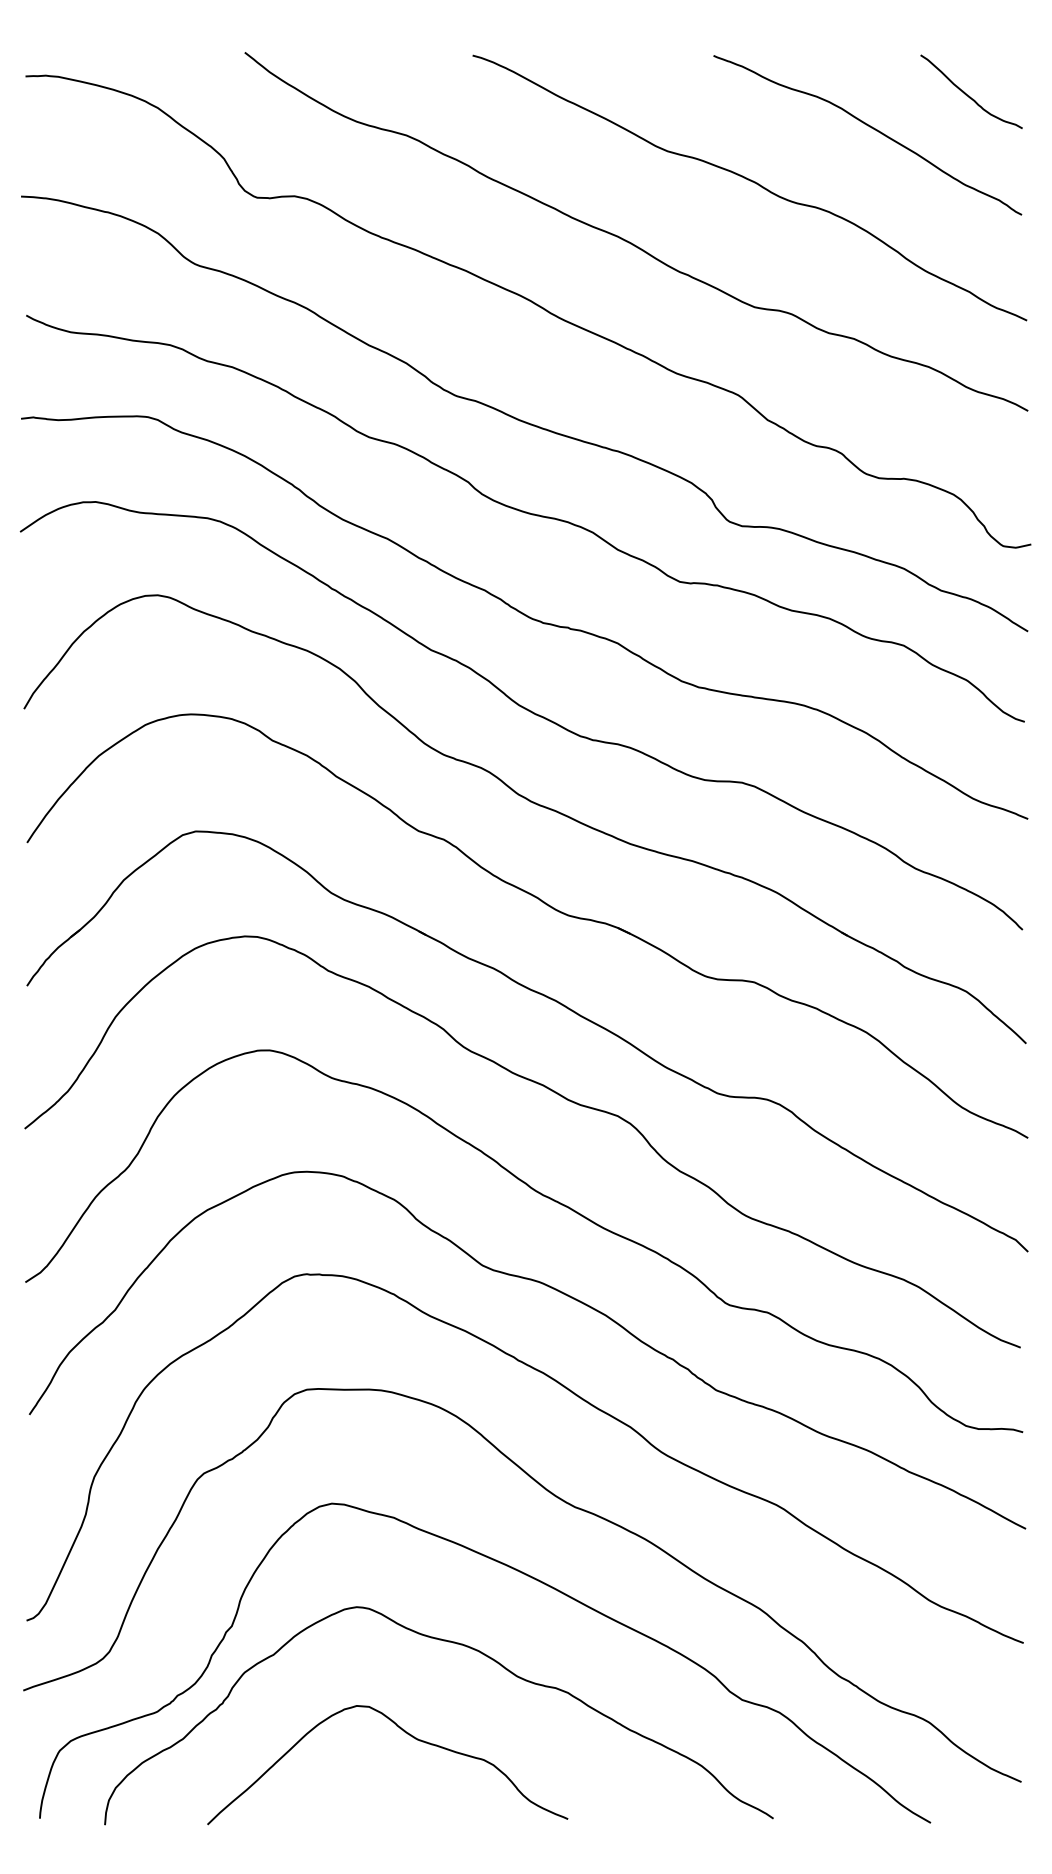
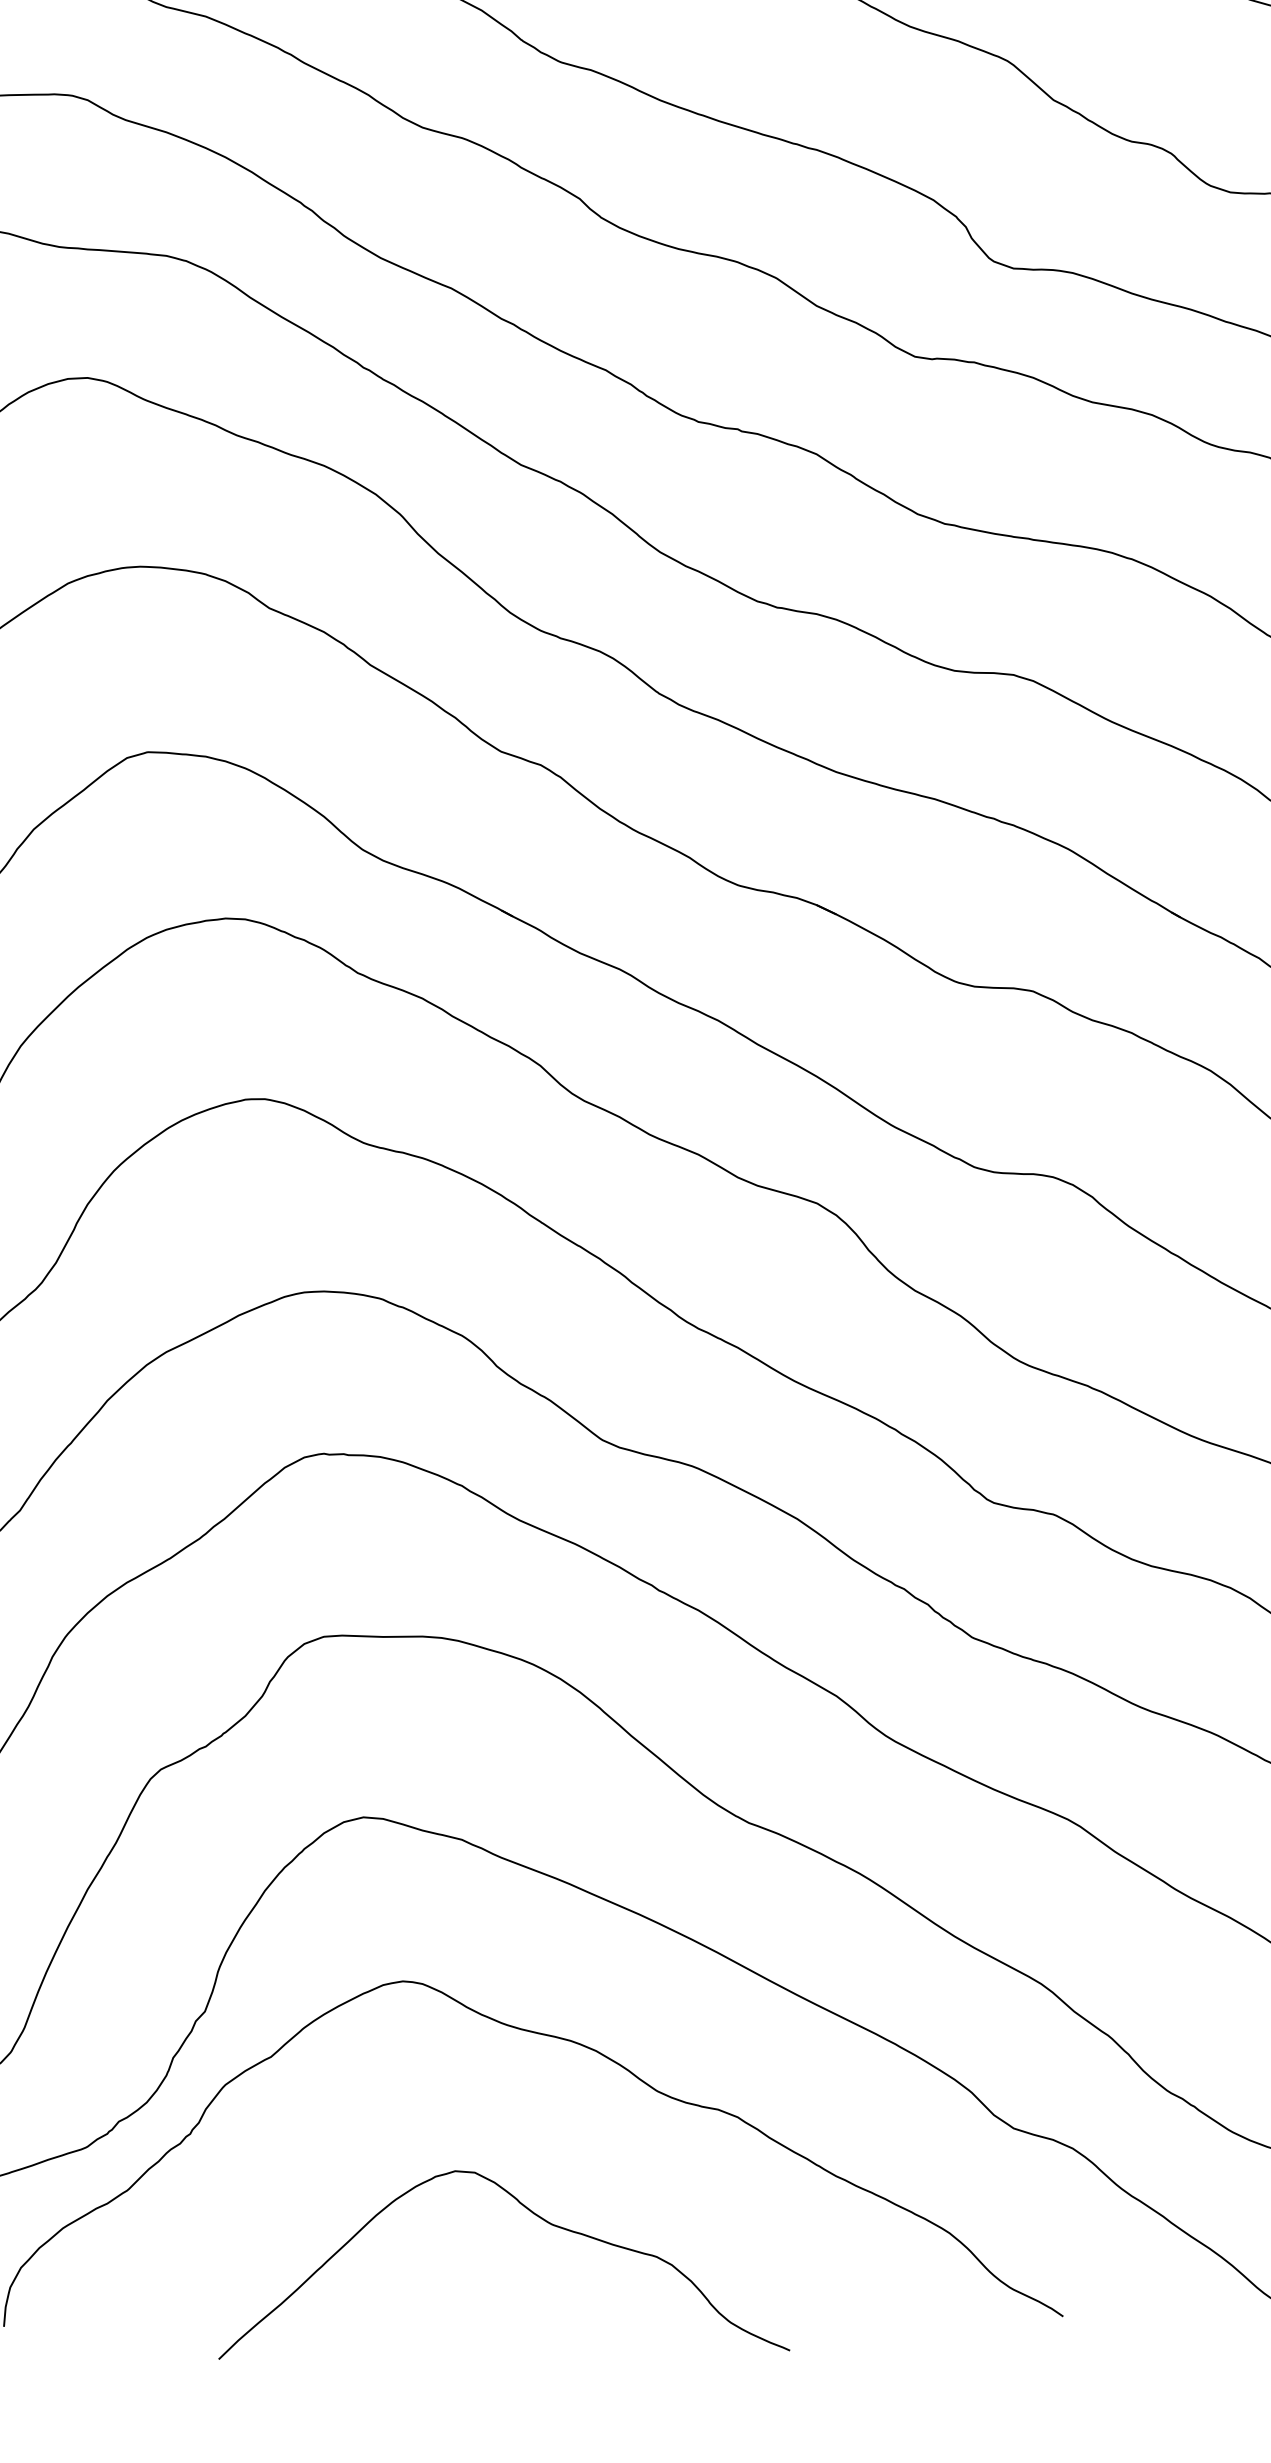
curve: (407, 1734) -> (535, 2216), moved

